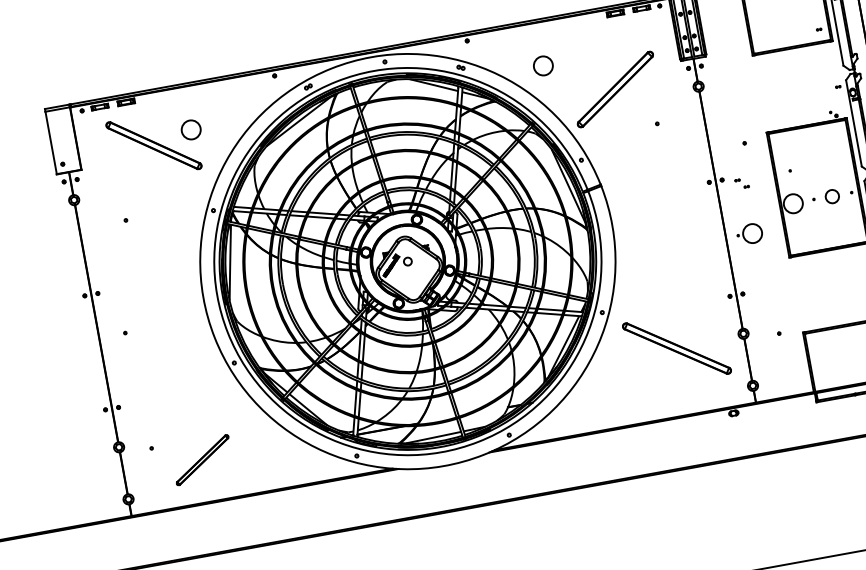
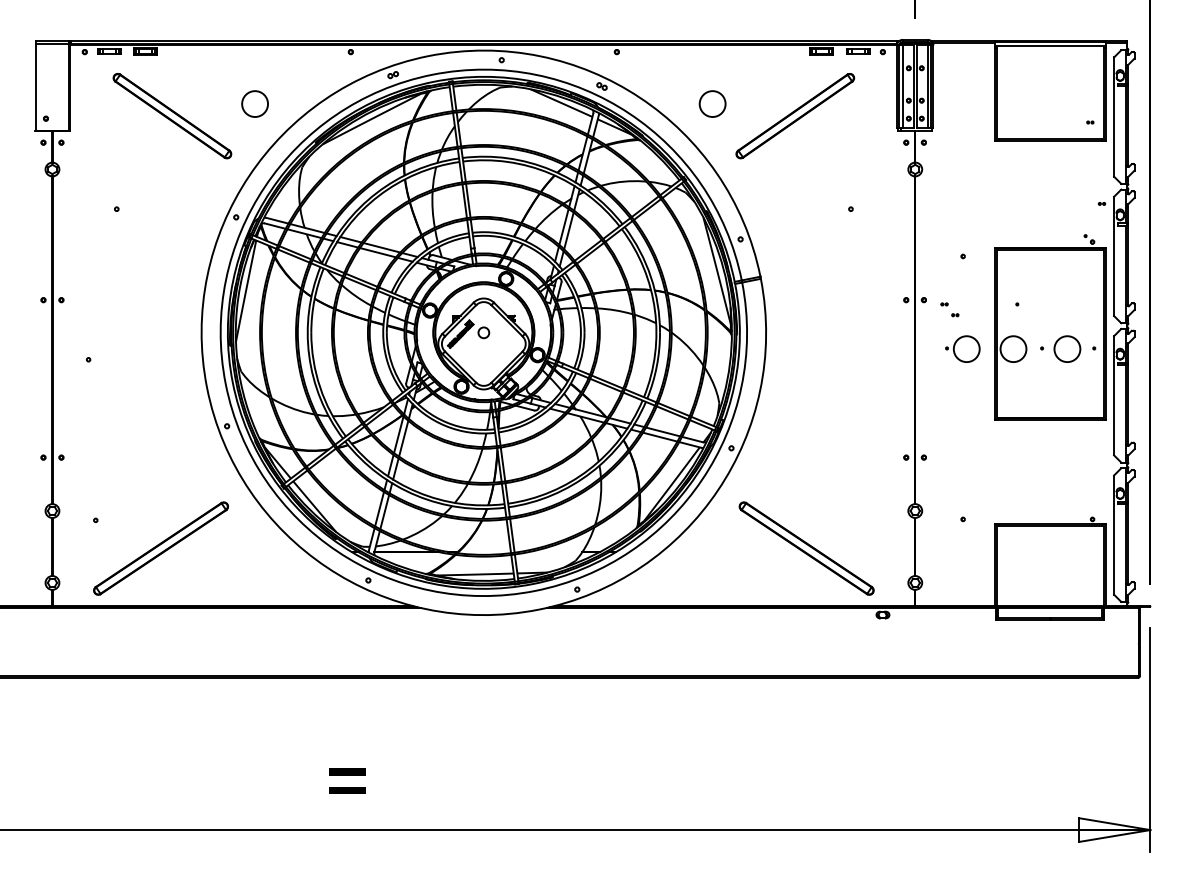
part: (615, 89) -> (795, 116), moved
circle: (190, 129) -> (254, 103), moved
circle: (832, 196) -> (1067, 348), size x1.43
part: (749, 233) -> (962, 348), moved
part: (676, 348) -> (806, 548), moved
part: (202, 460) -> (160, 548), size x1.67

